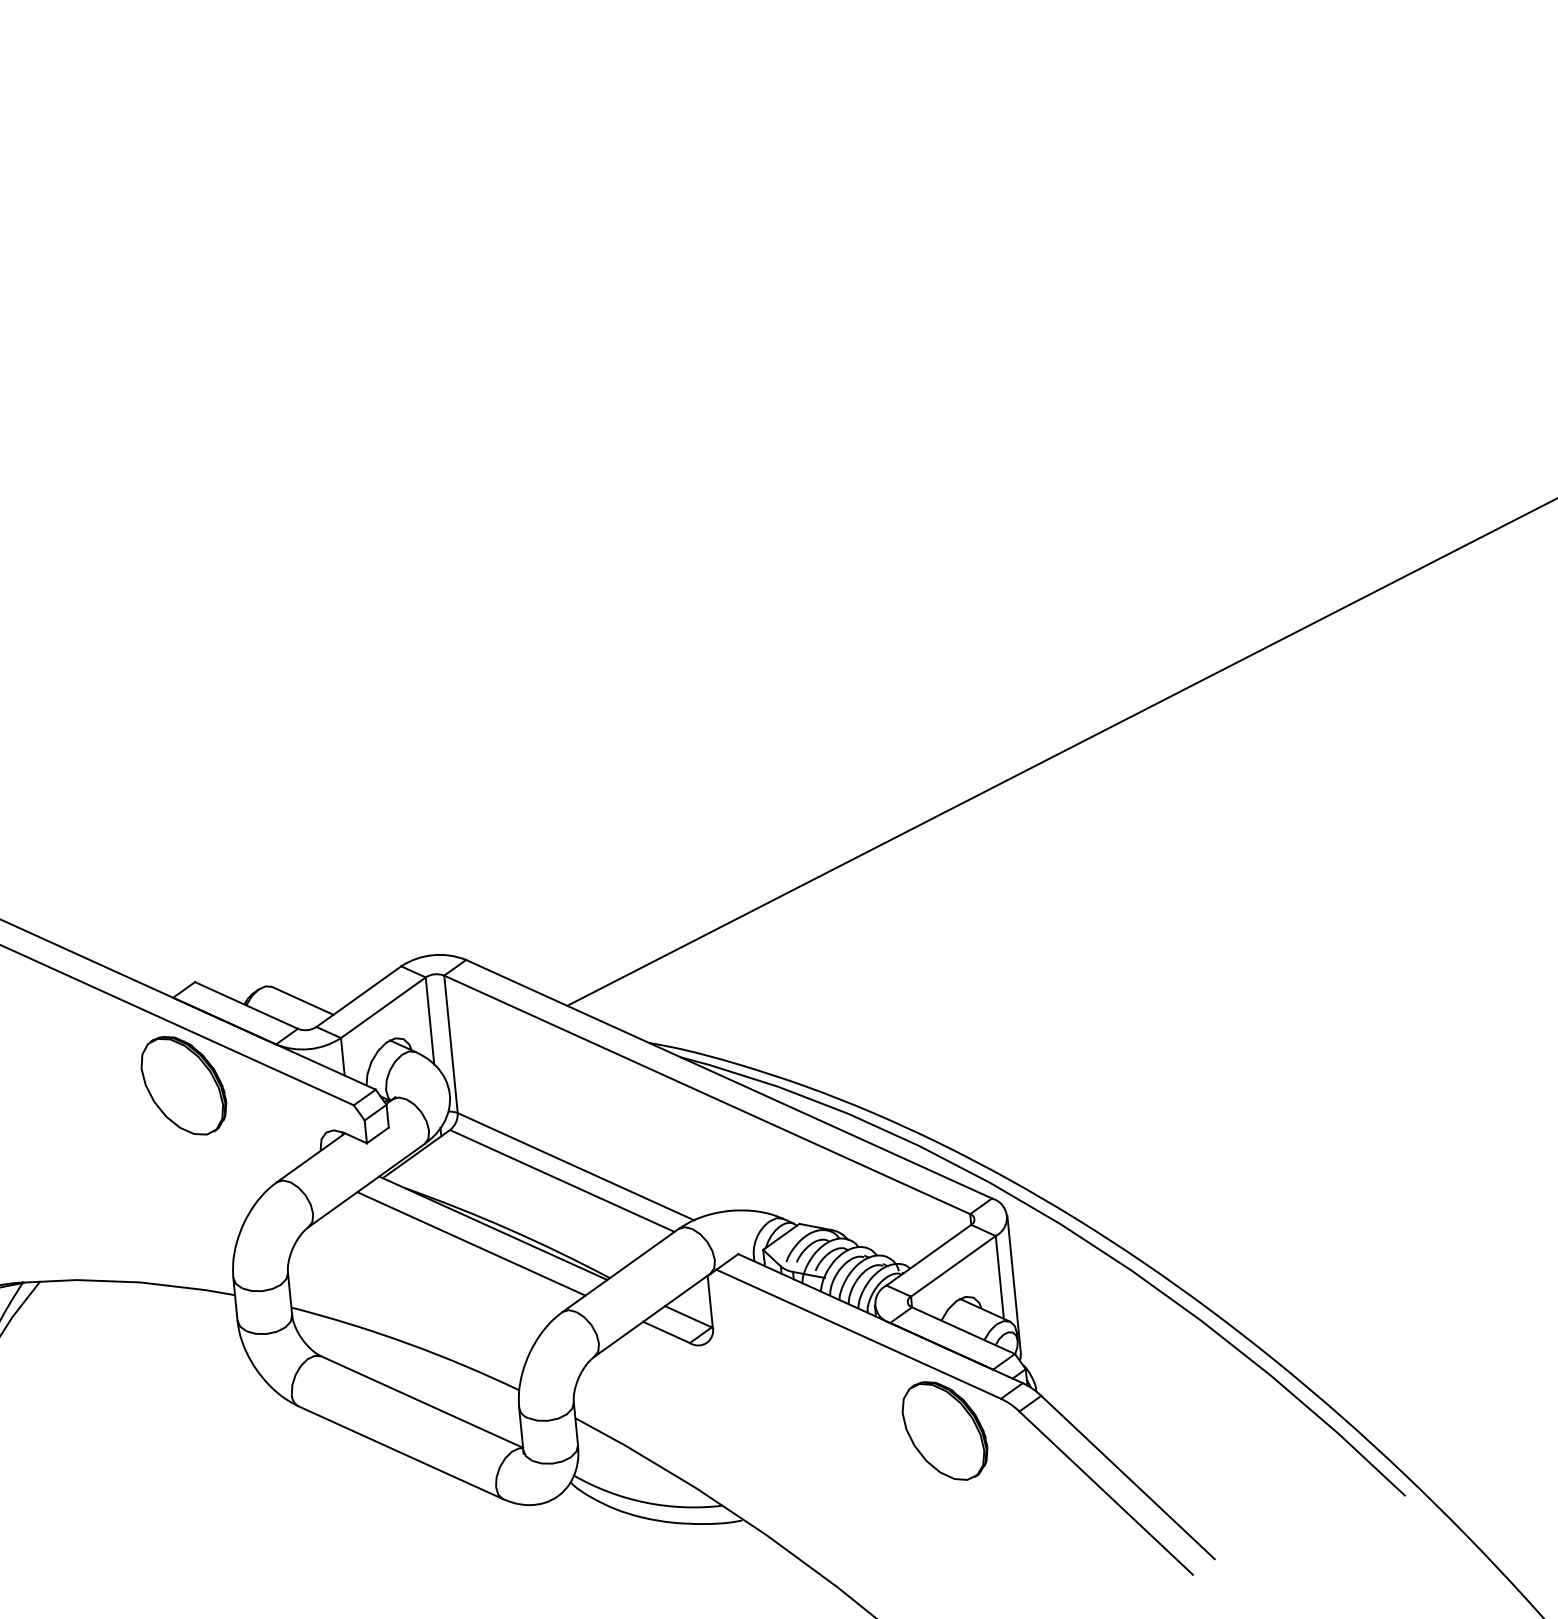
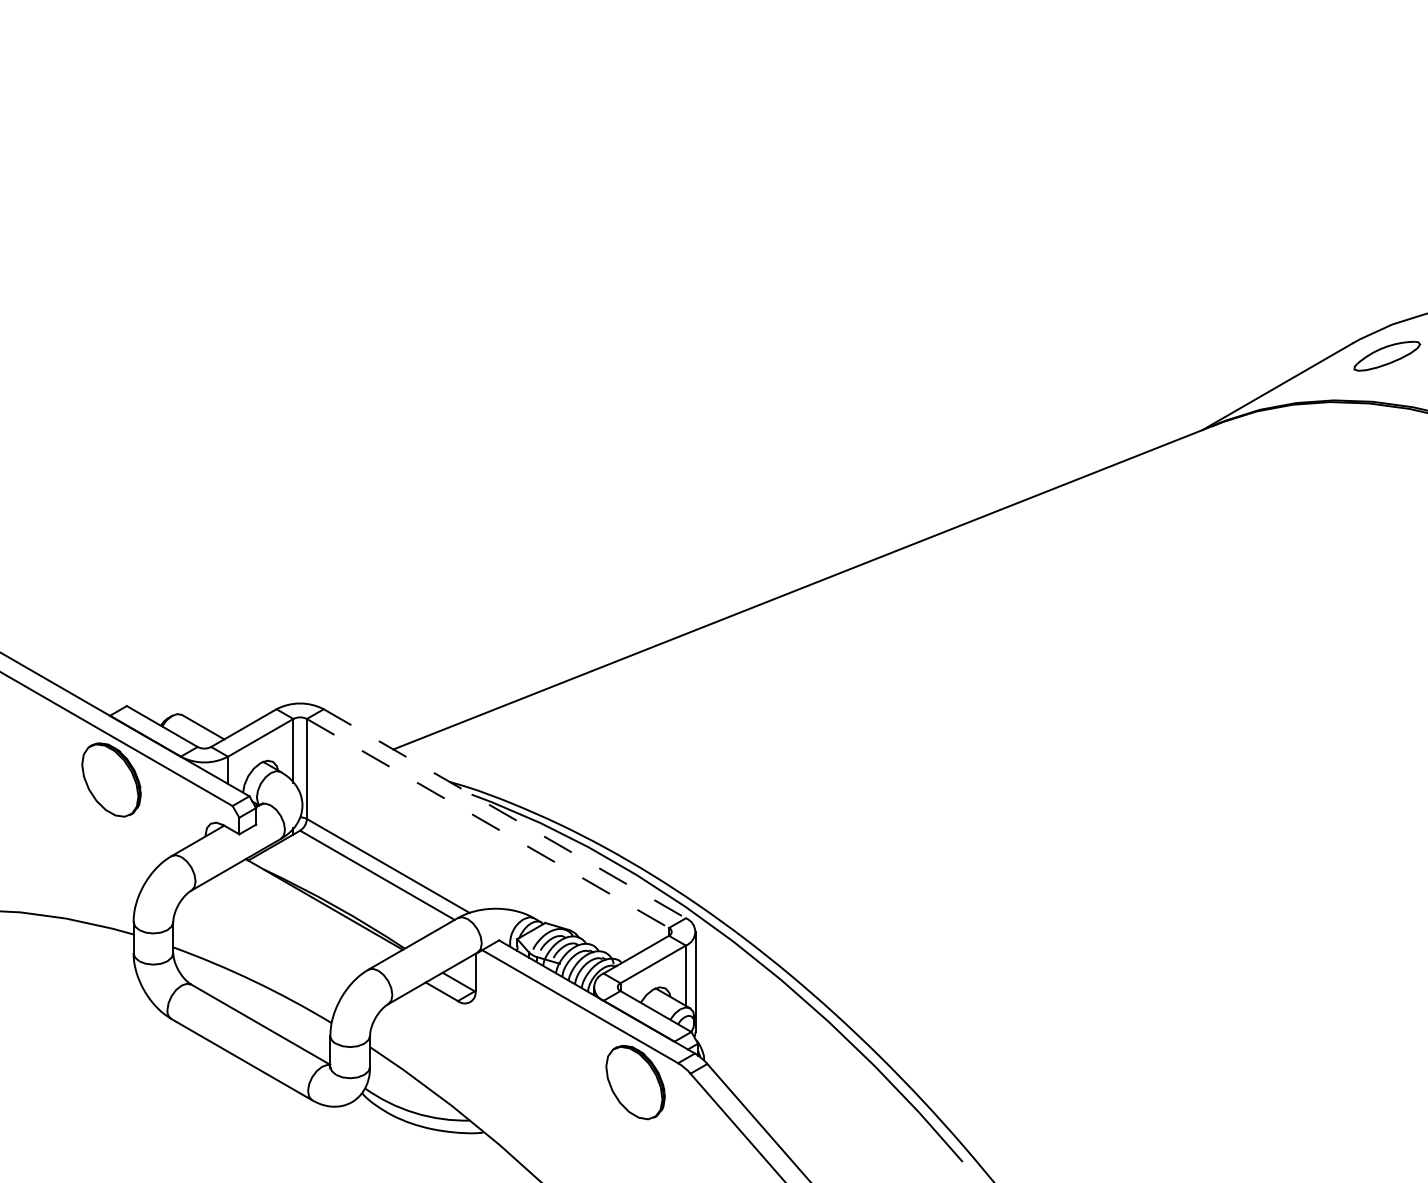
line: (730, 1080) -> (505, 814), solid -> dashed
line: (707, 1094) -> (488, 823), solid -> dashed
line: (471, 1242) -> (307, 913), removed

